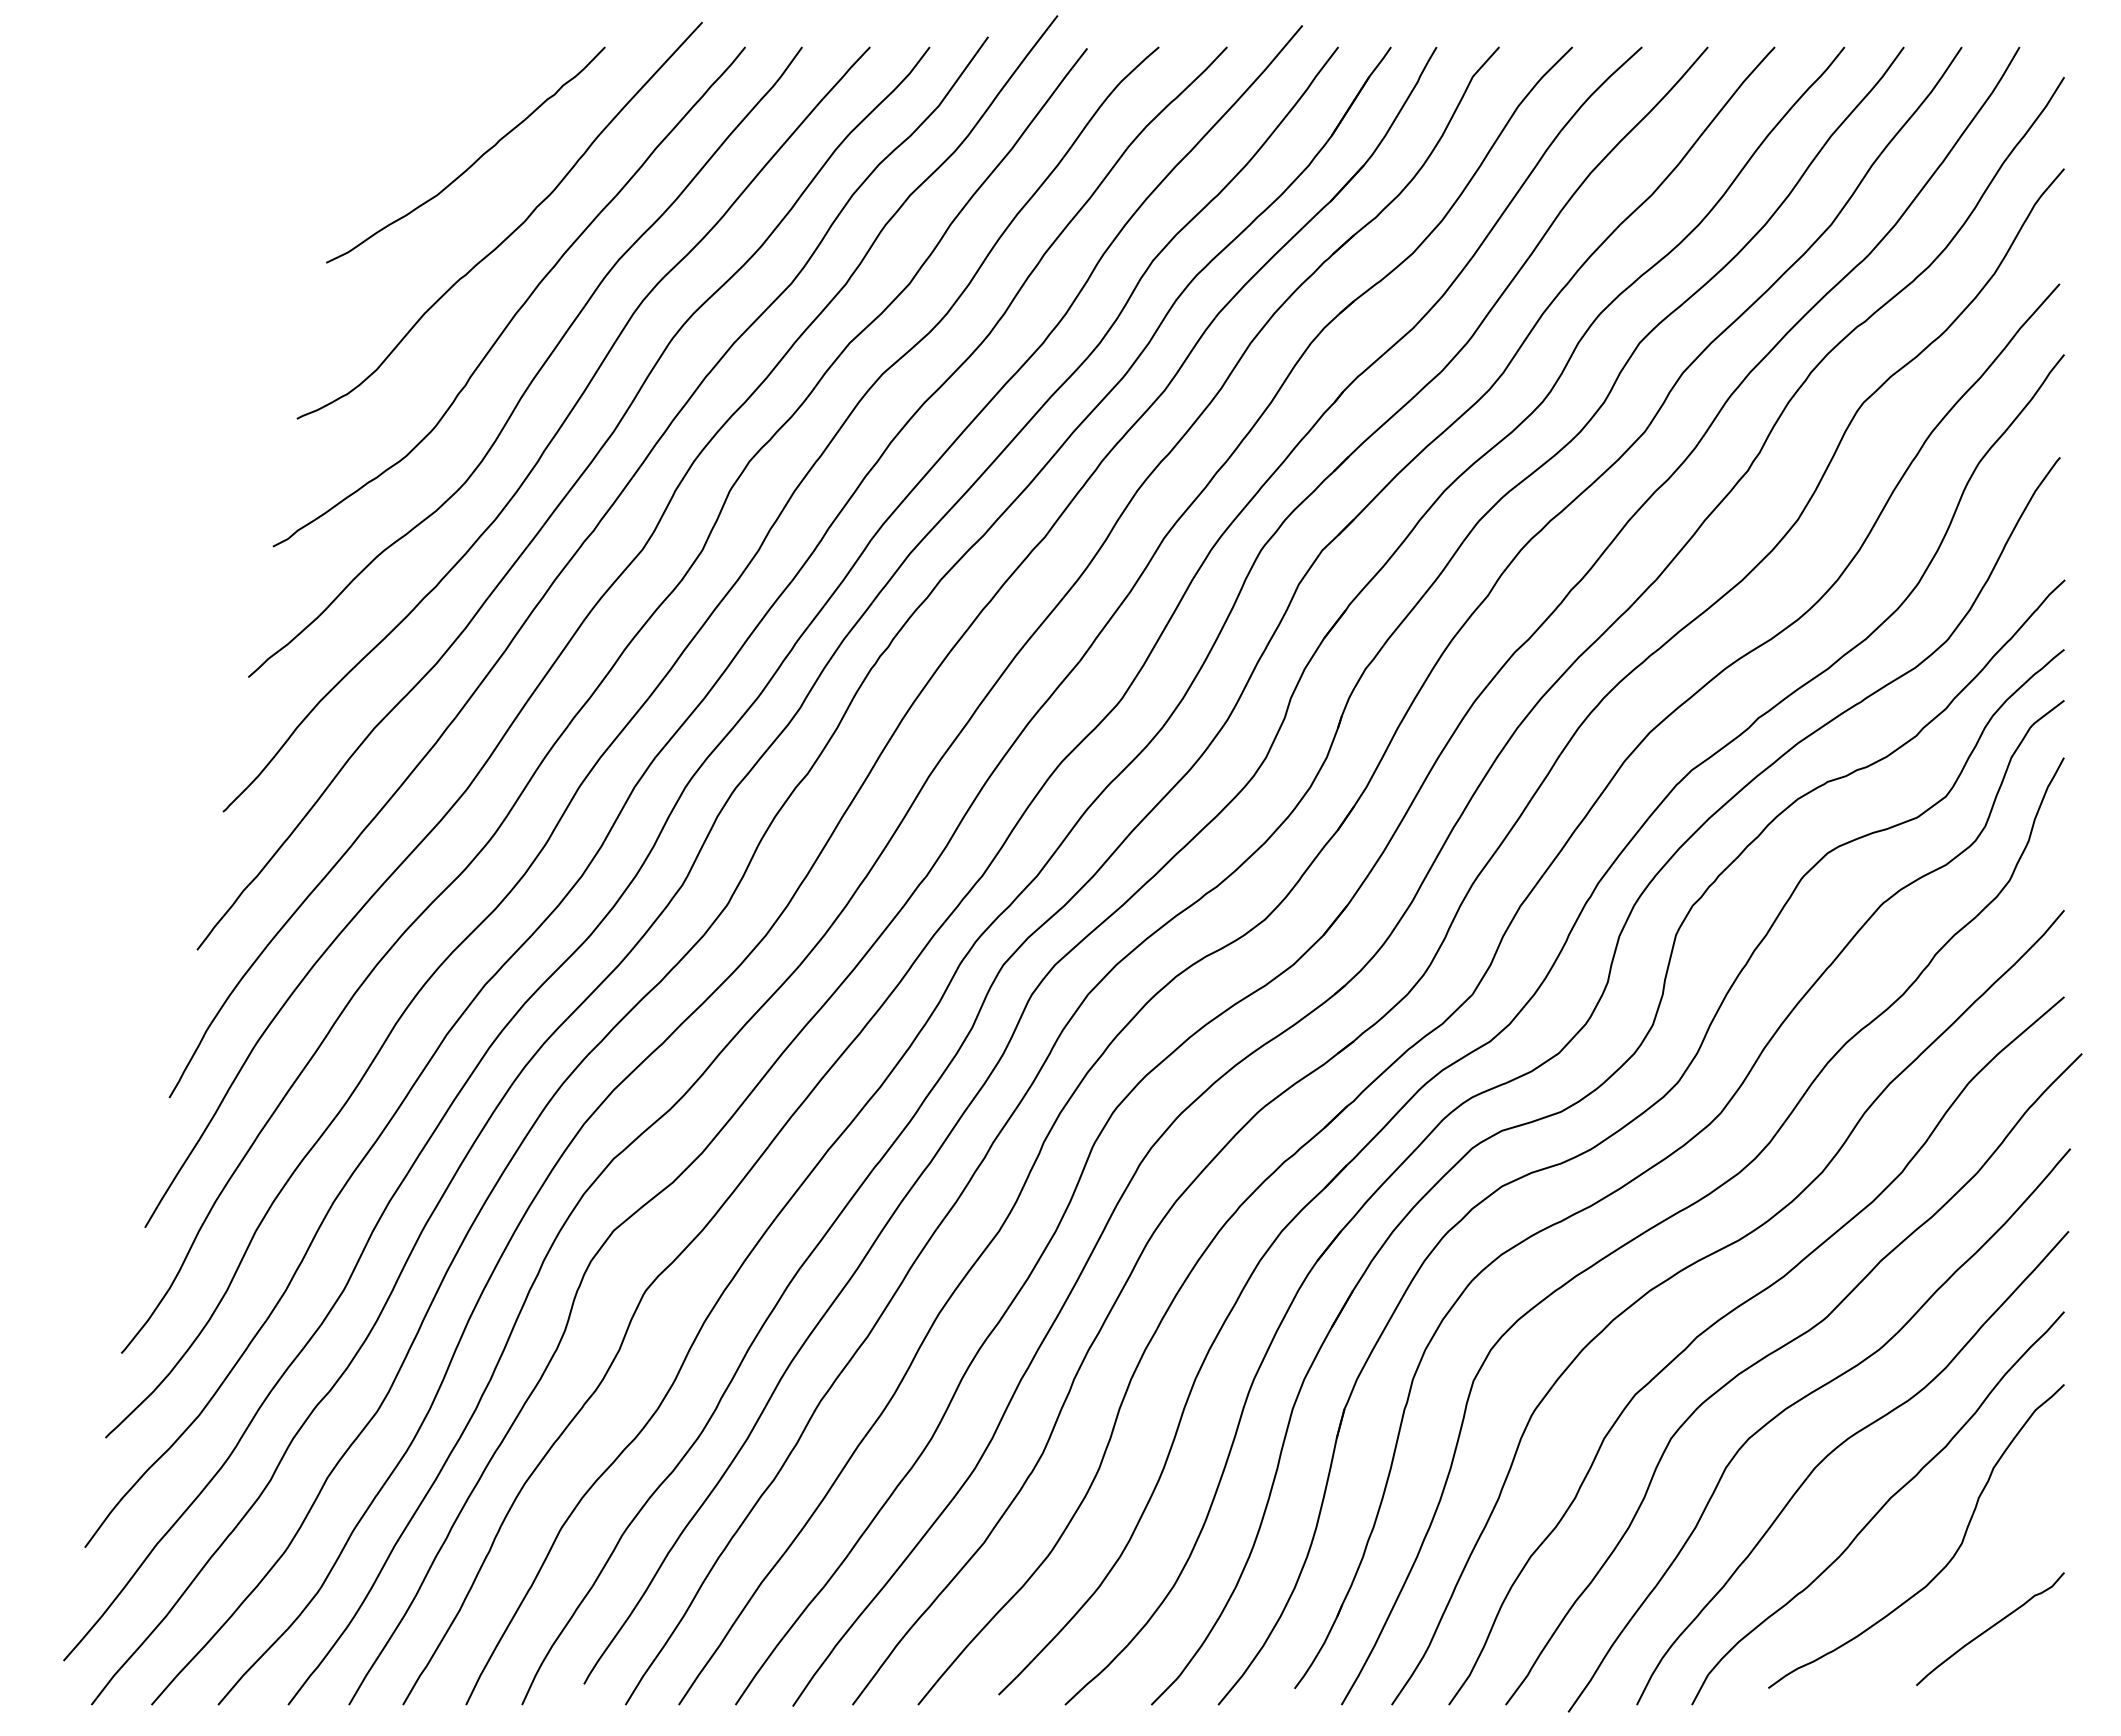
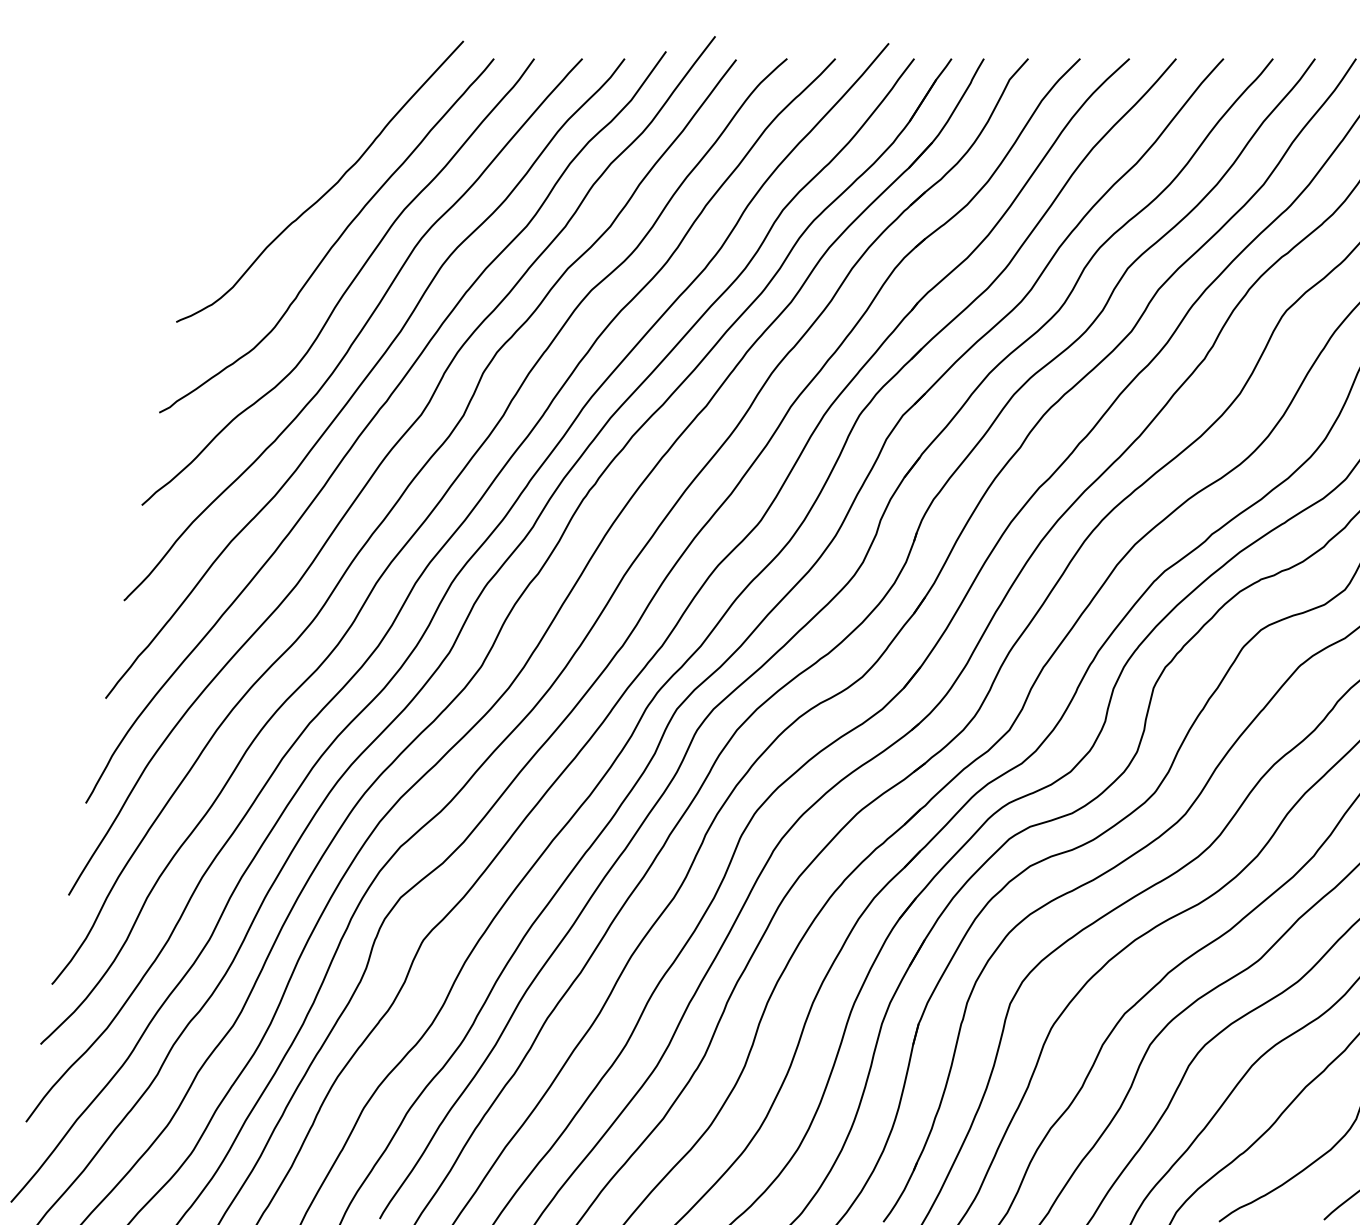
curve: (473, 162) -> (301, 140), removed

